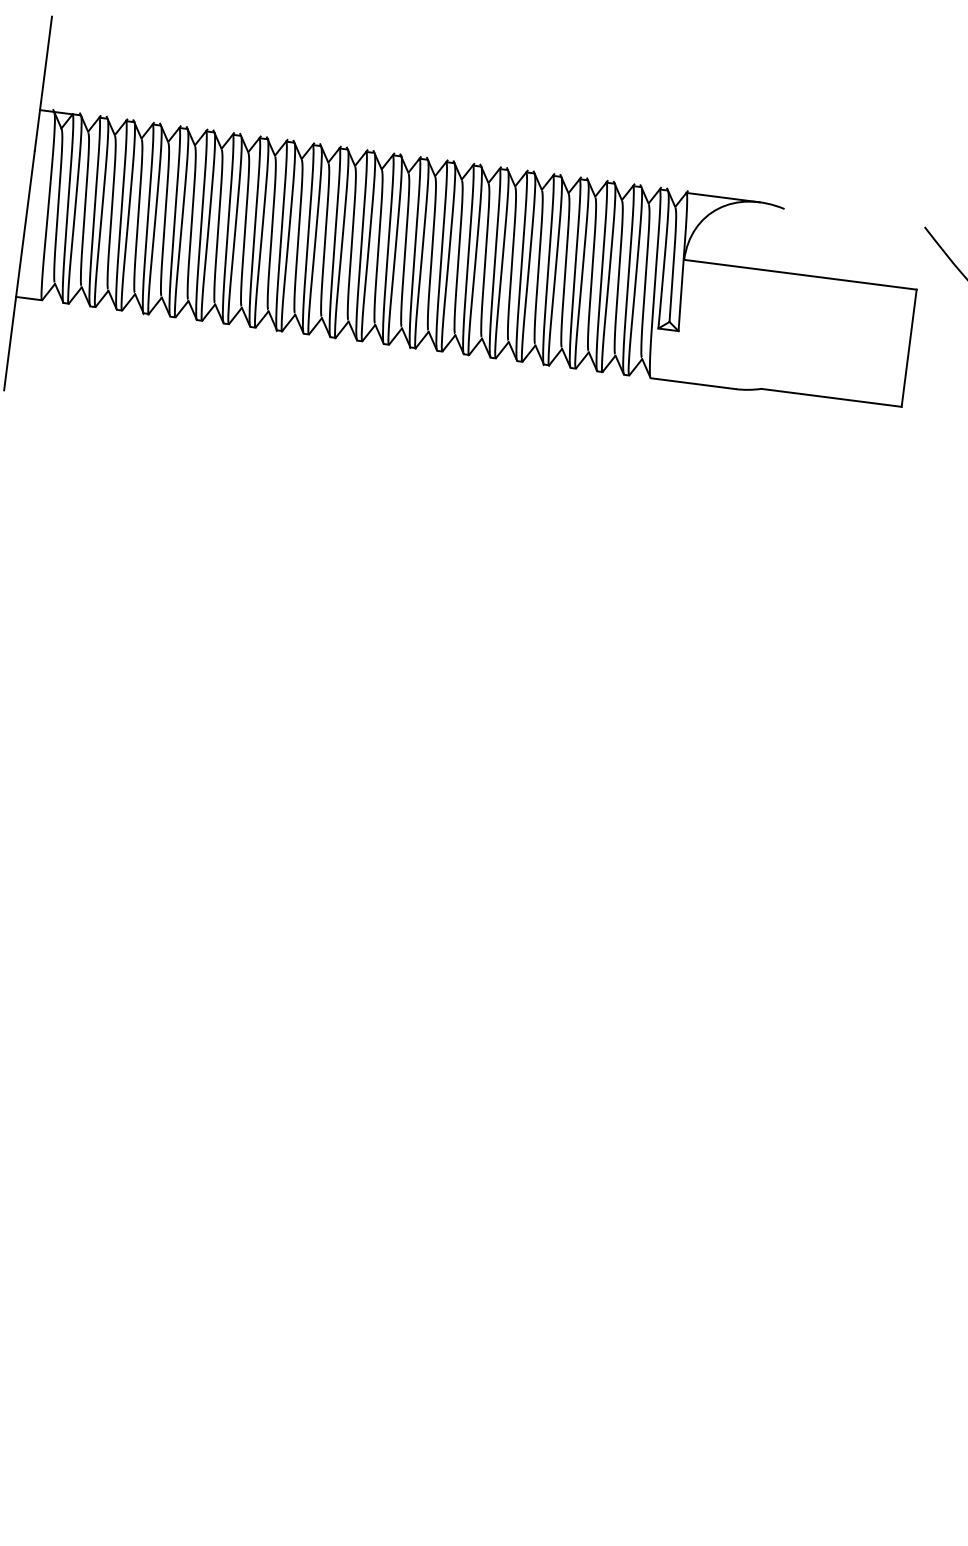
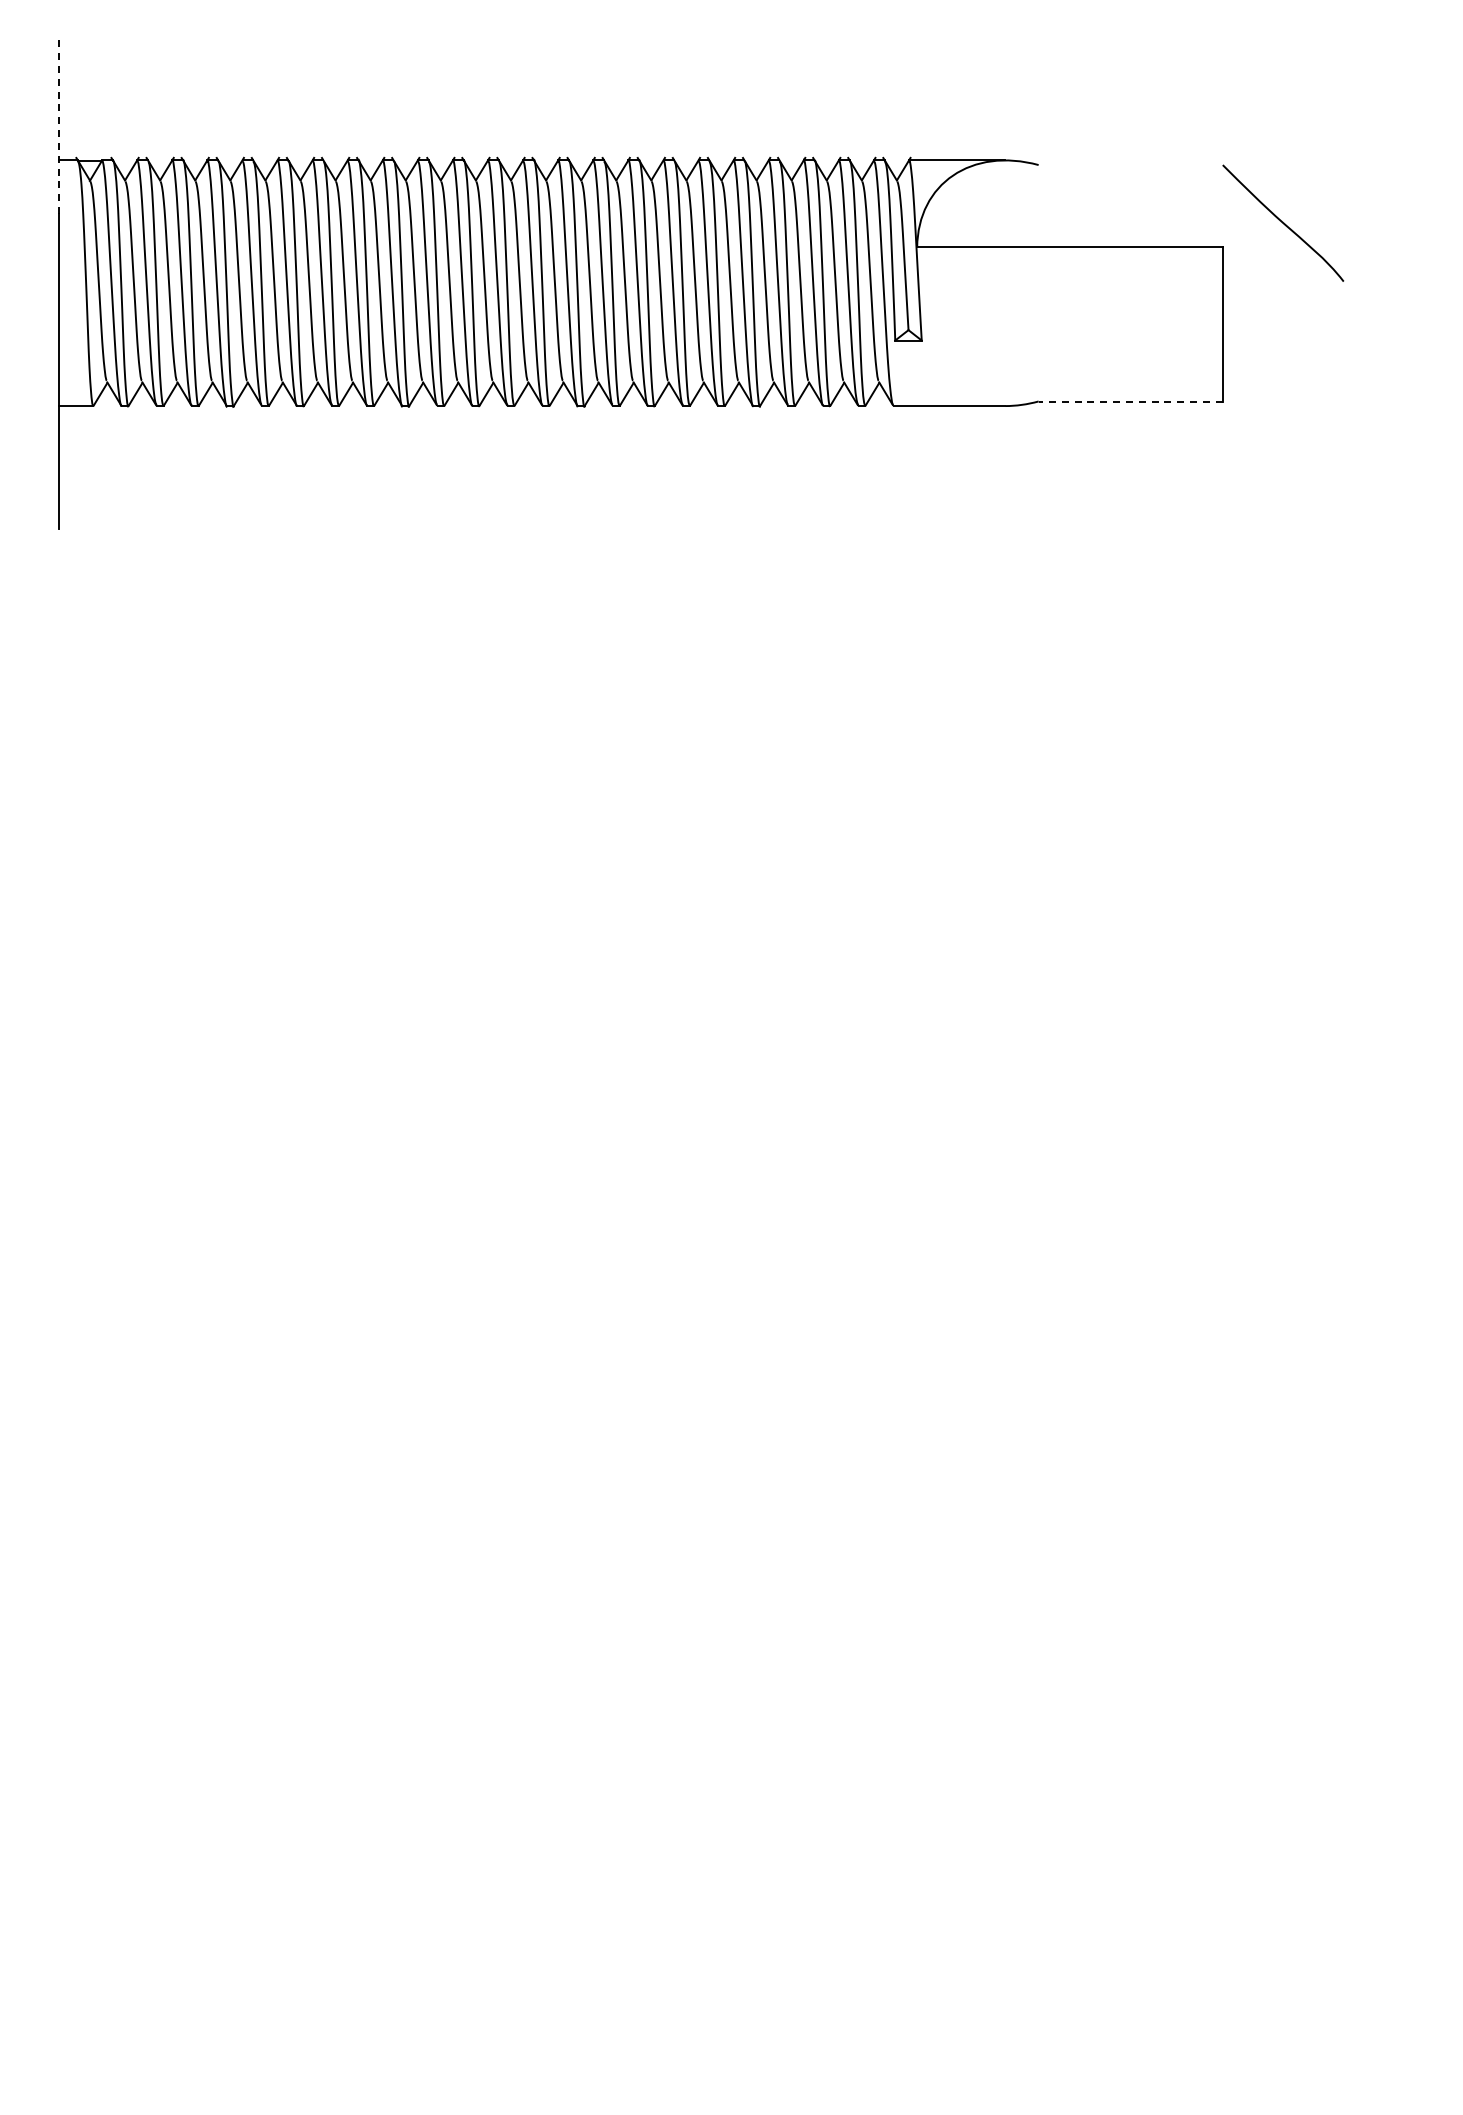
line: (43, 83) -> (59, 125), solid -> dashed
line: (831, 397) -> (1130, 401), solid -> dashed

